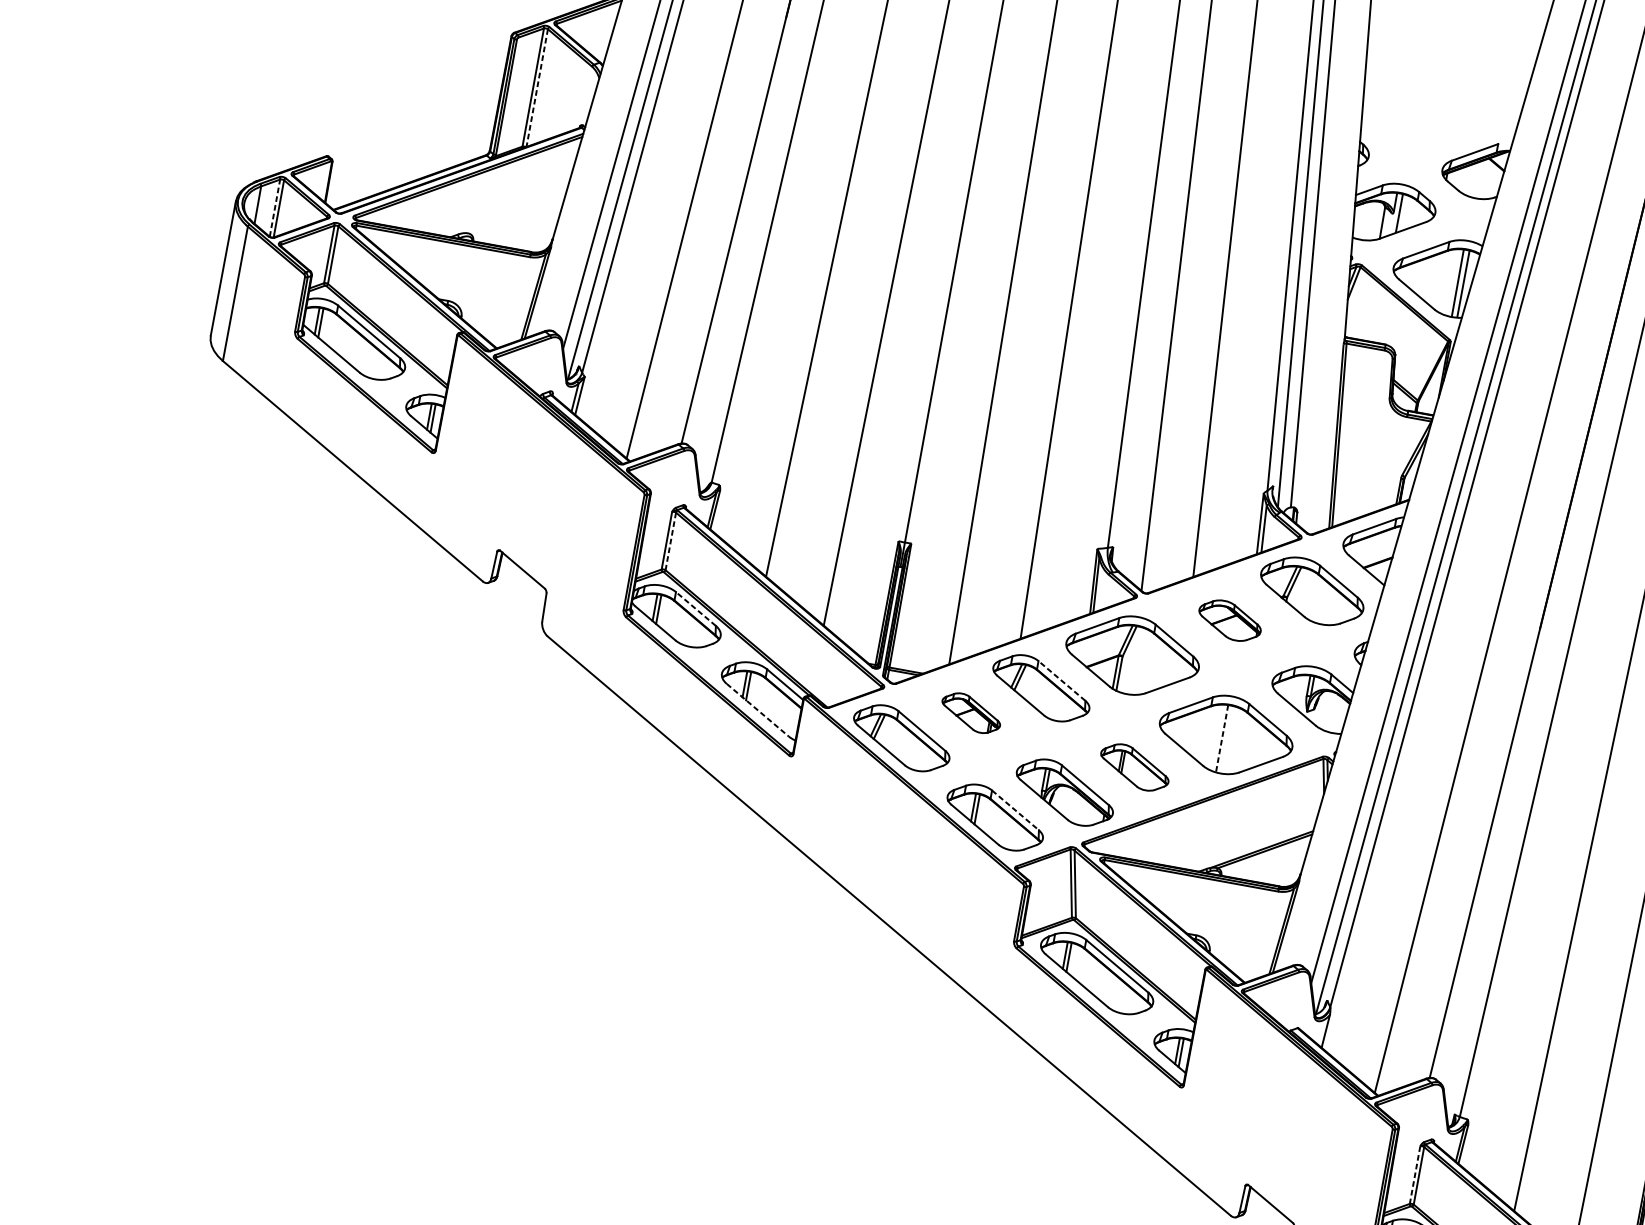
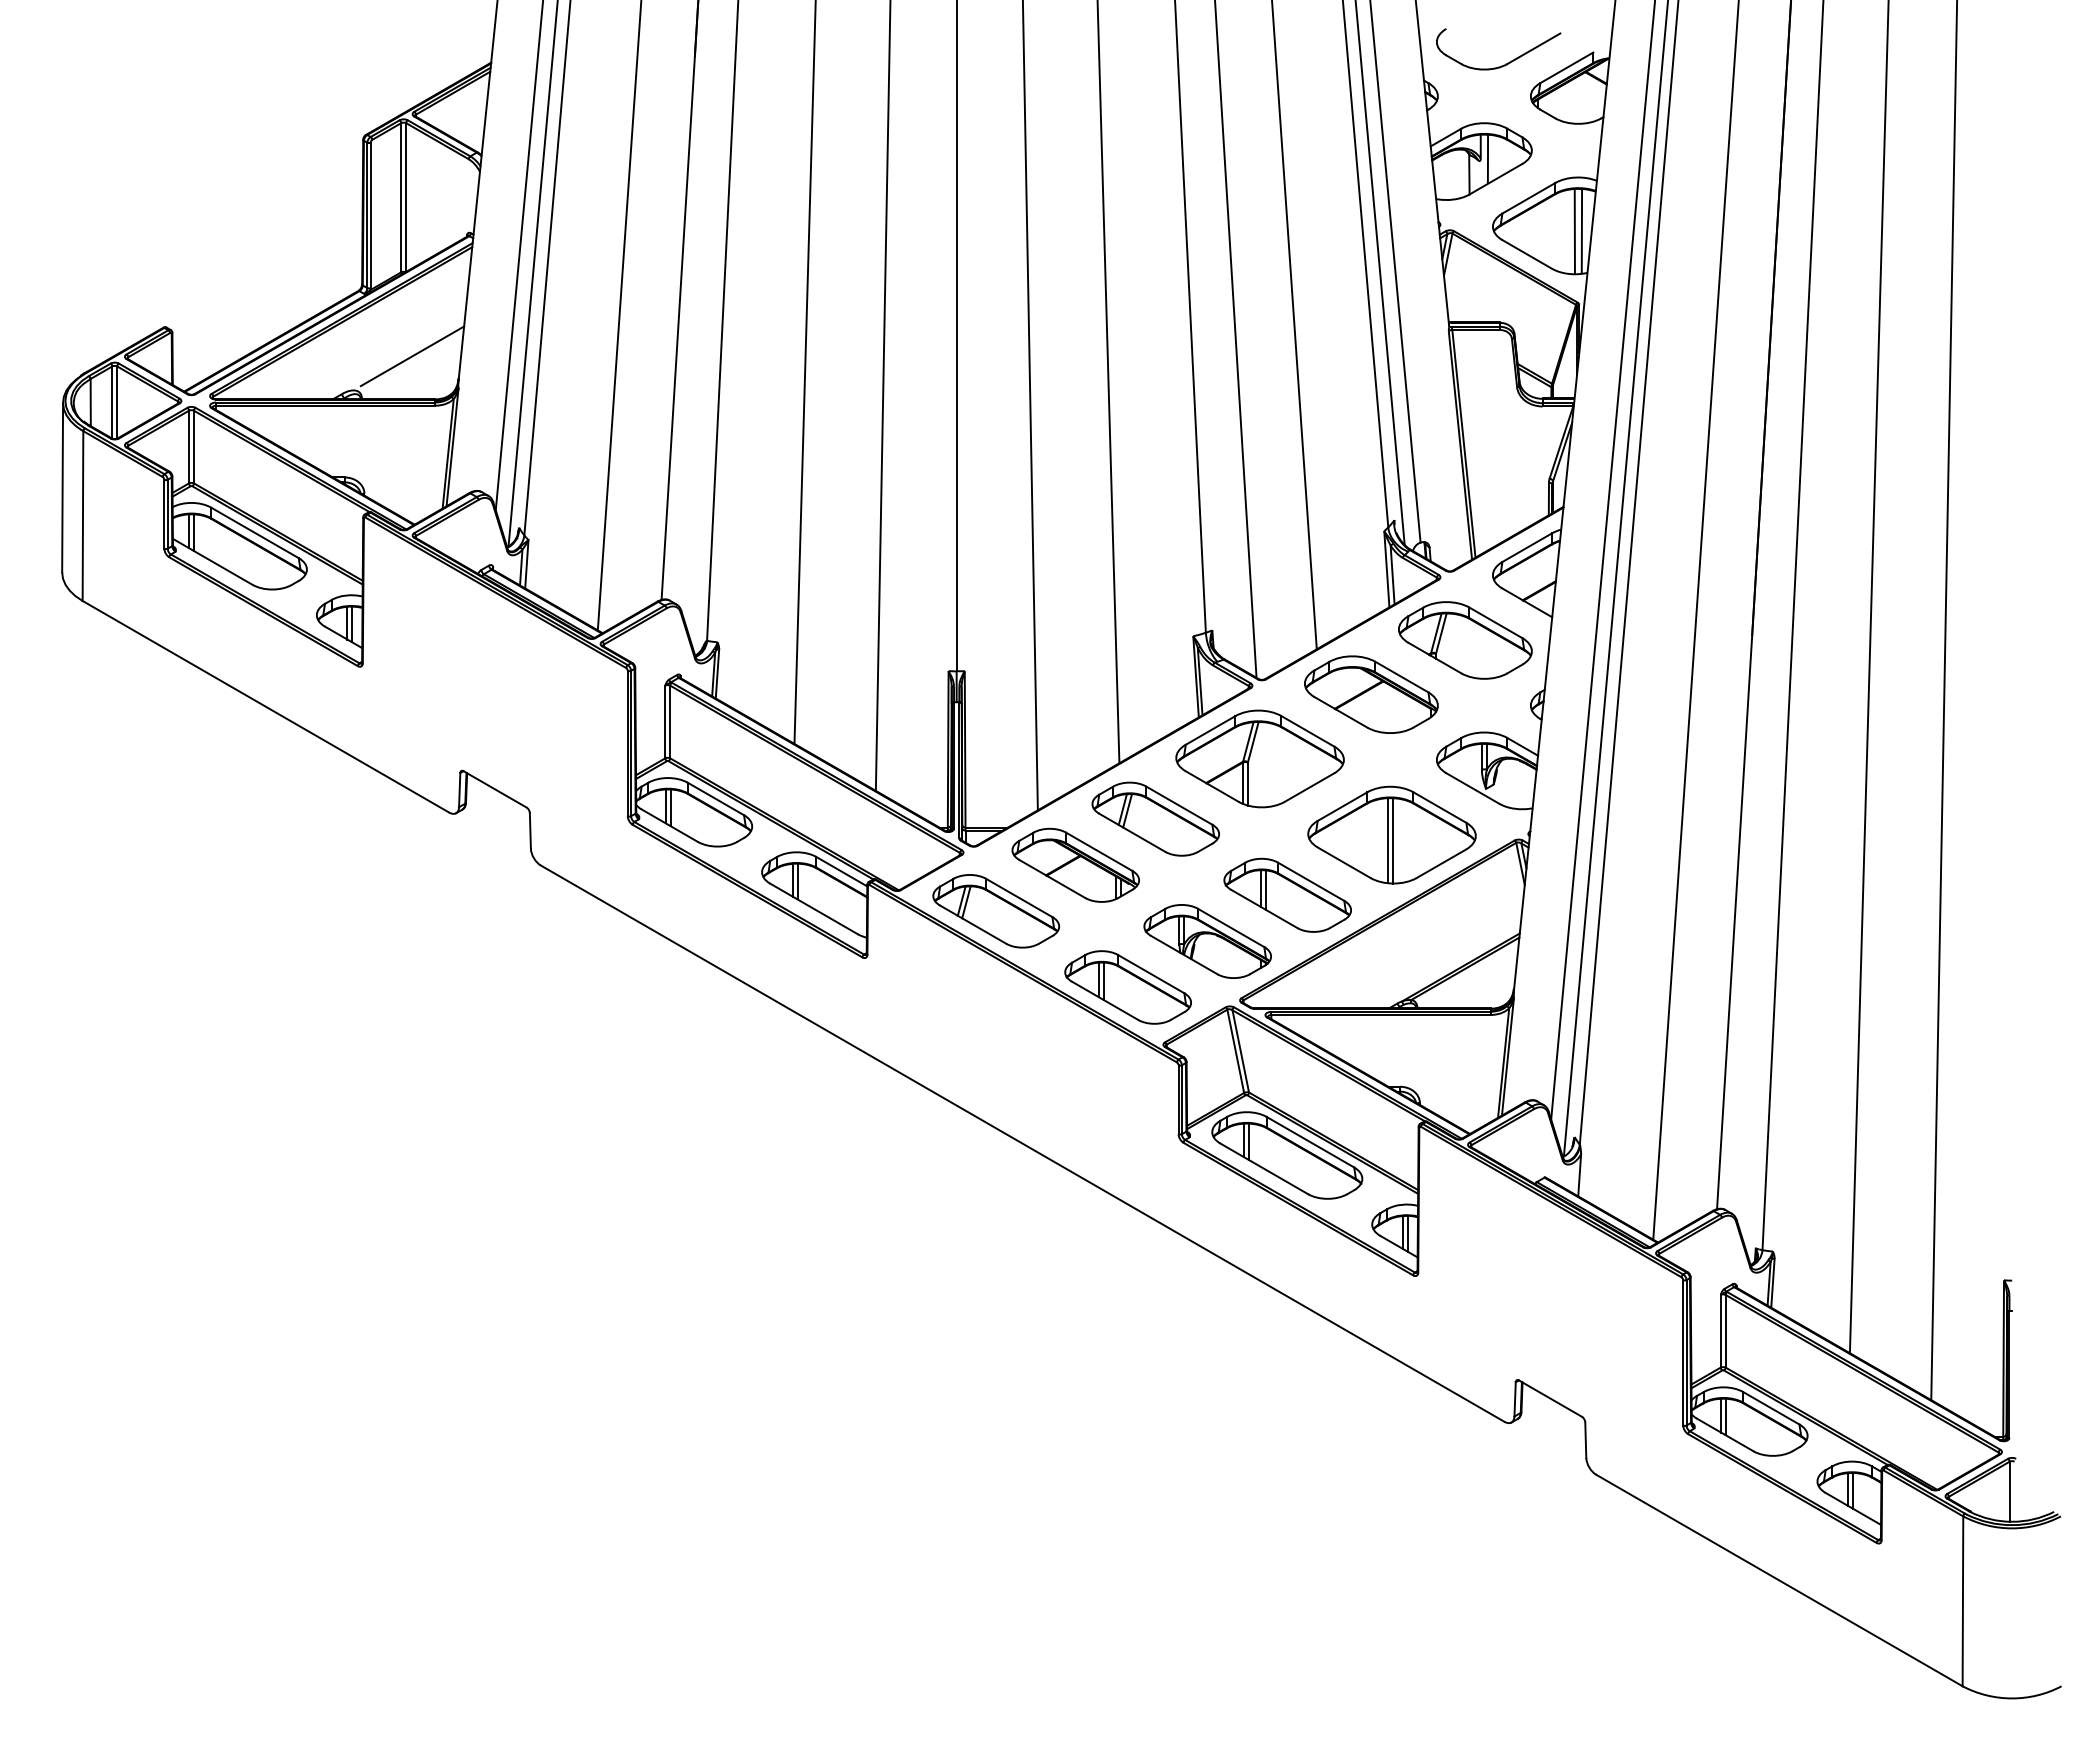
line: (537, 88) -> (406, 198), dashed -> solid
part: (1428, 139) -> (1507, 62), added
line: (275, 208) -> (112, 402), dashed -> solid
line: (519, 214) -> (412, 356), added
line: (670, 541) -> (670, 722), dashed -> solid
line: (695, 608) -> (715, 798), dashed -> solid
part: (1230, 620) -> (1371, 694), size x1.67
line: (1061, 680) -> (1178, 805), dashed -> solid
line: (758, 709) -> (814, 908), dashed -> solid
part: (971, 712) -> (1075, 864), size x1.67
line: (1221, 738) -> (1387, 840), dashed -> solid
line: (1225, 739) -> (1392, 840), added
part: (1134, 766) -> (1287, 894), size x1.43
line: (1015, 810) -> (1151, 974), dashed -> solid
line: (1414, 1175) -> (1720, 1331), dashed -> solid

